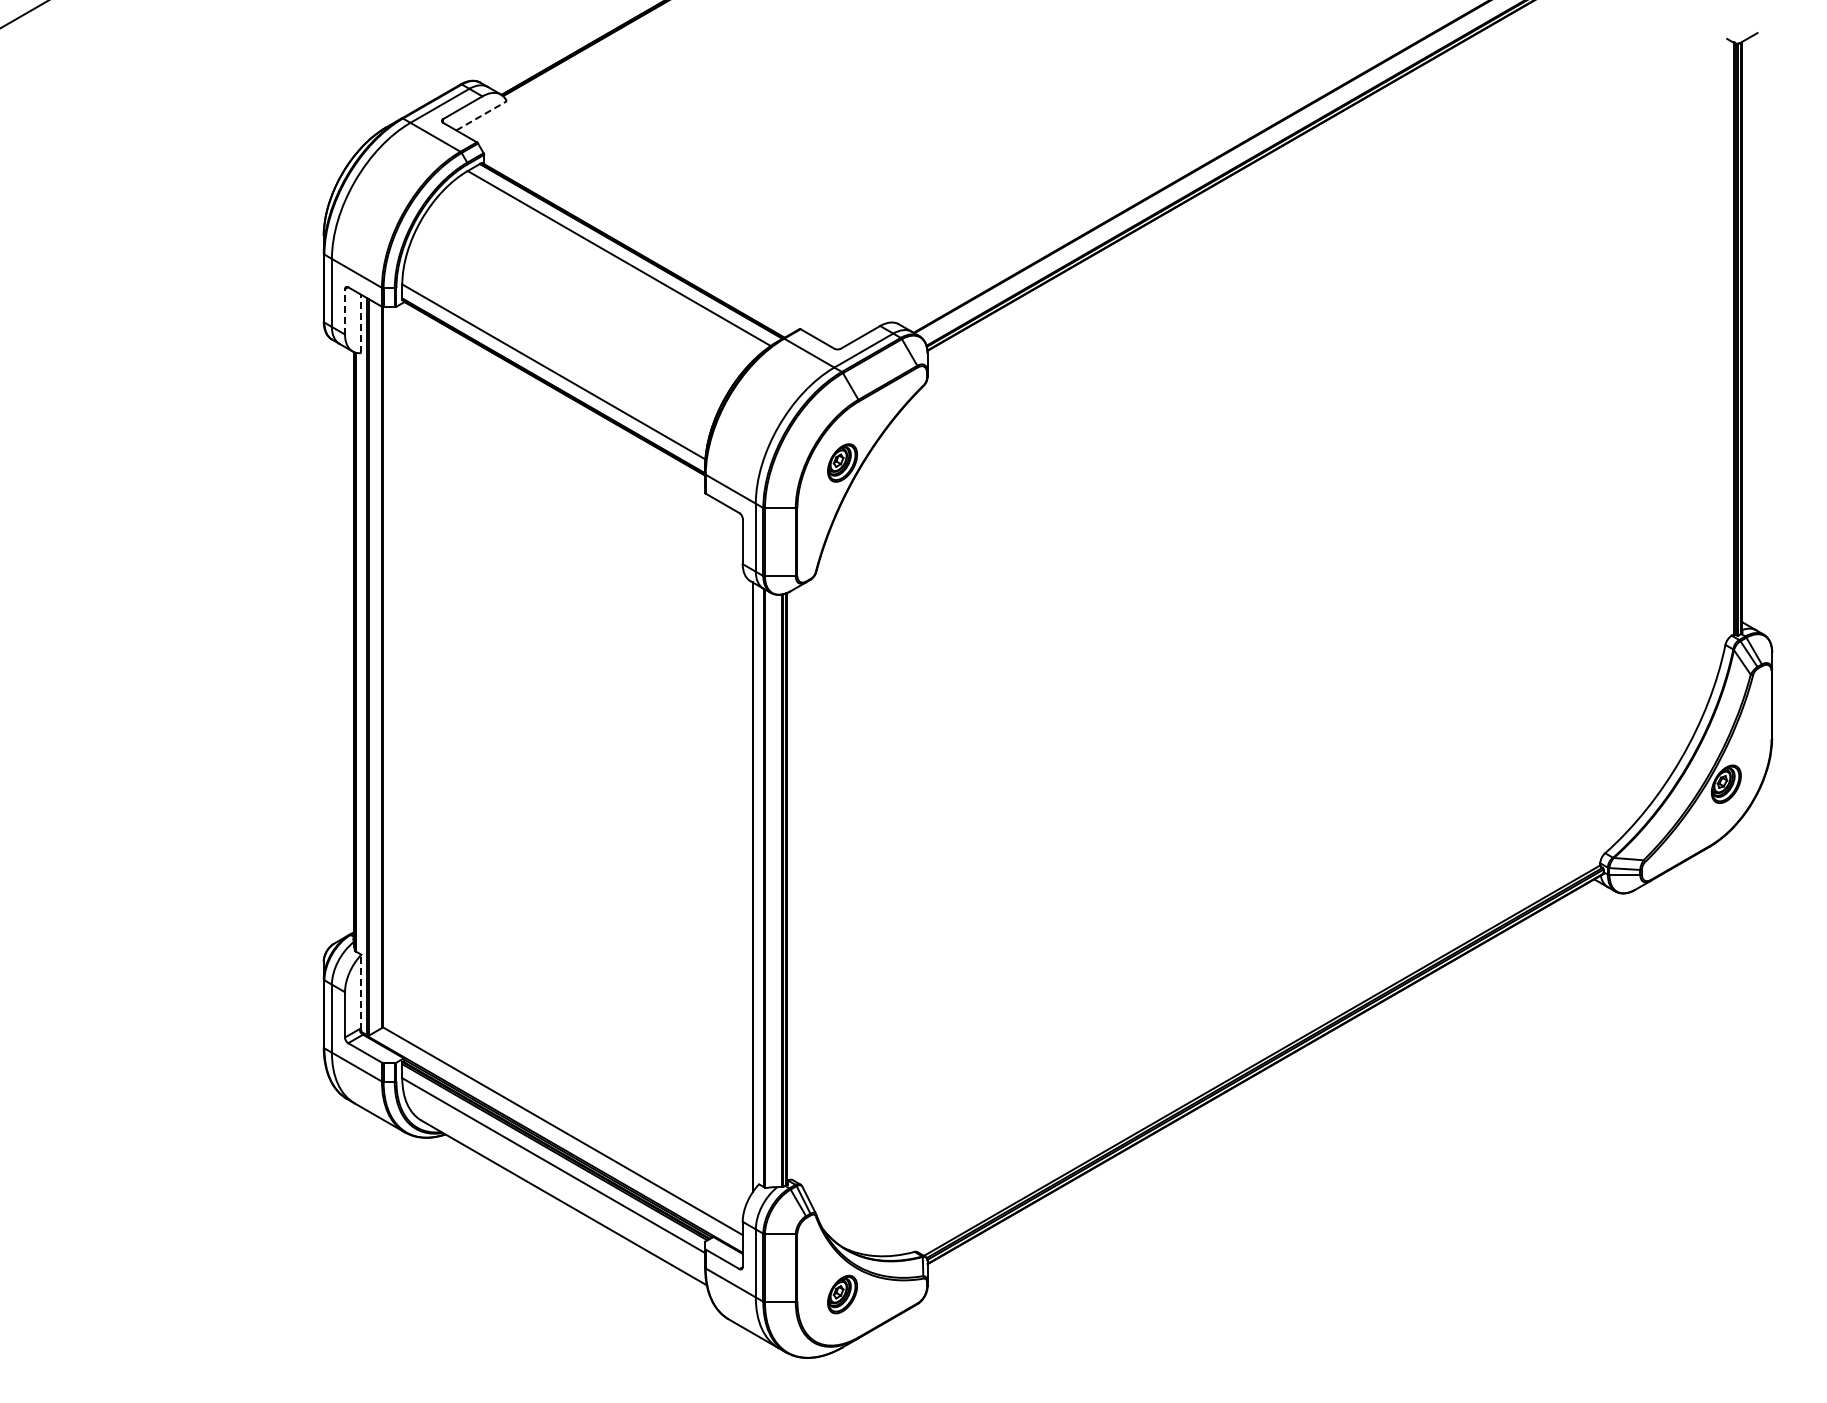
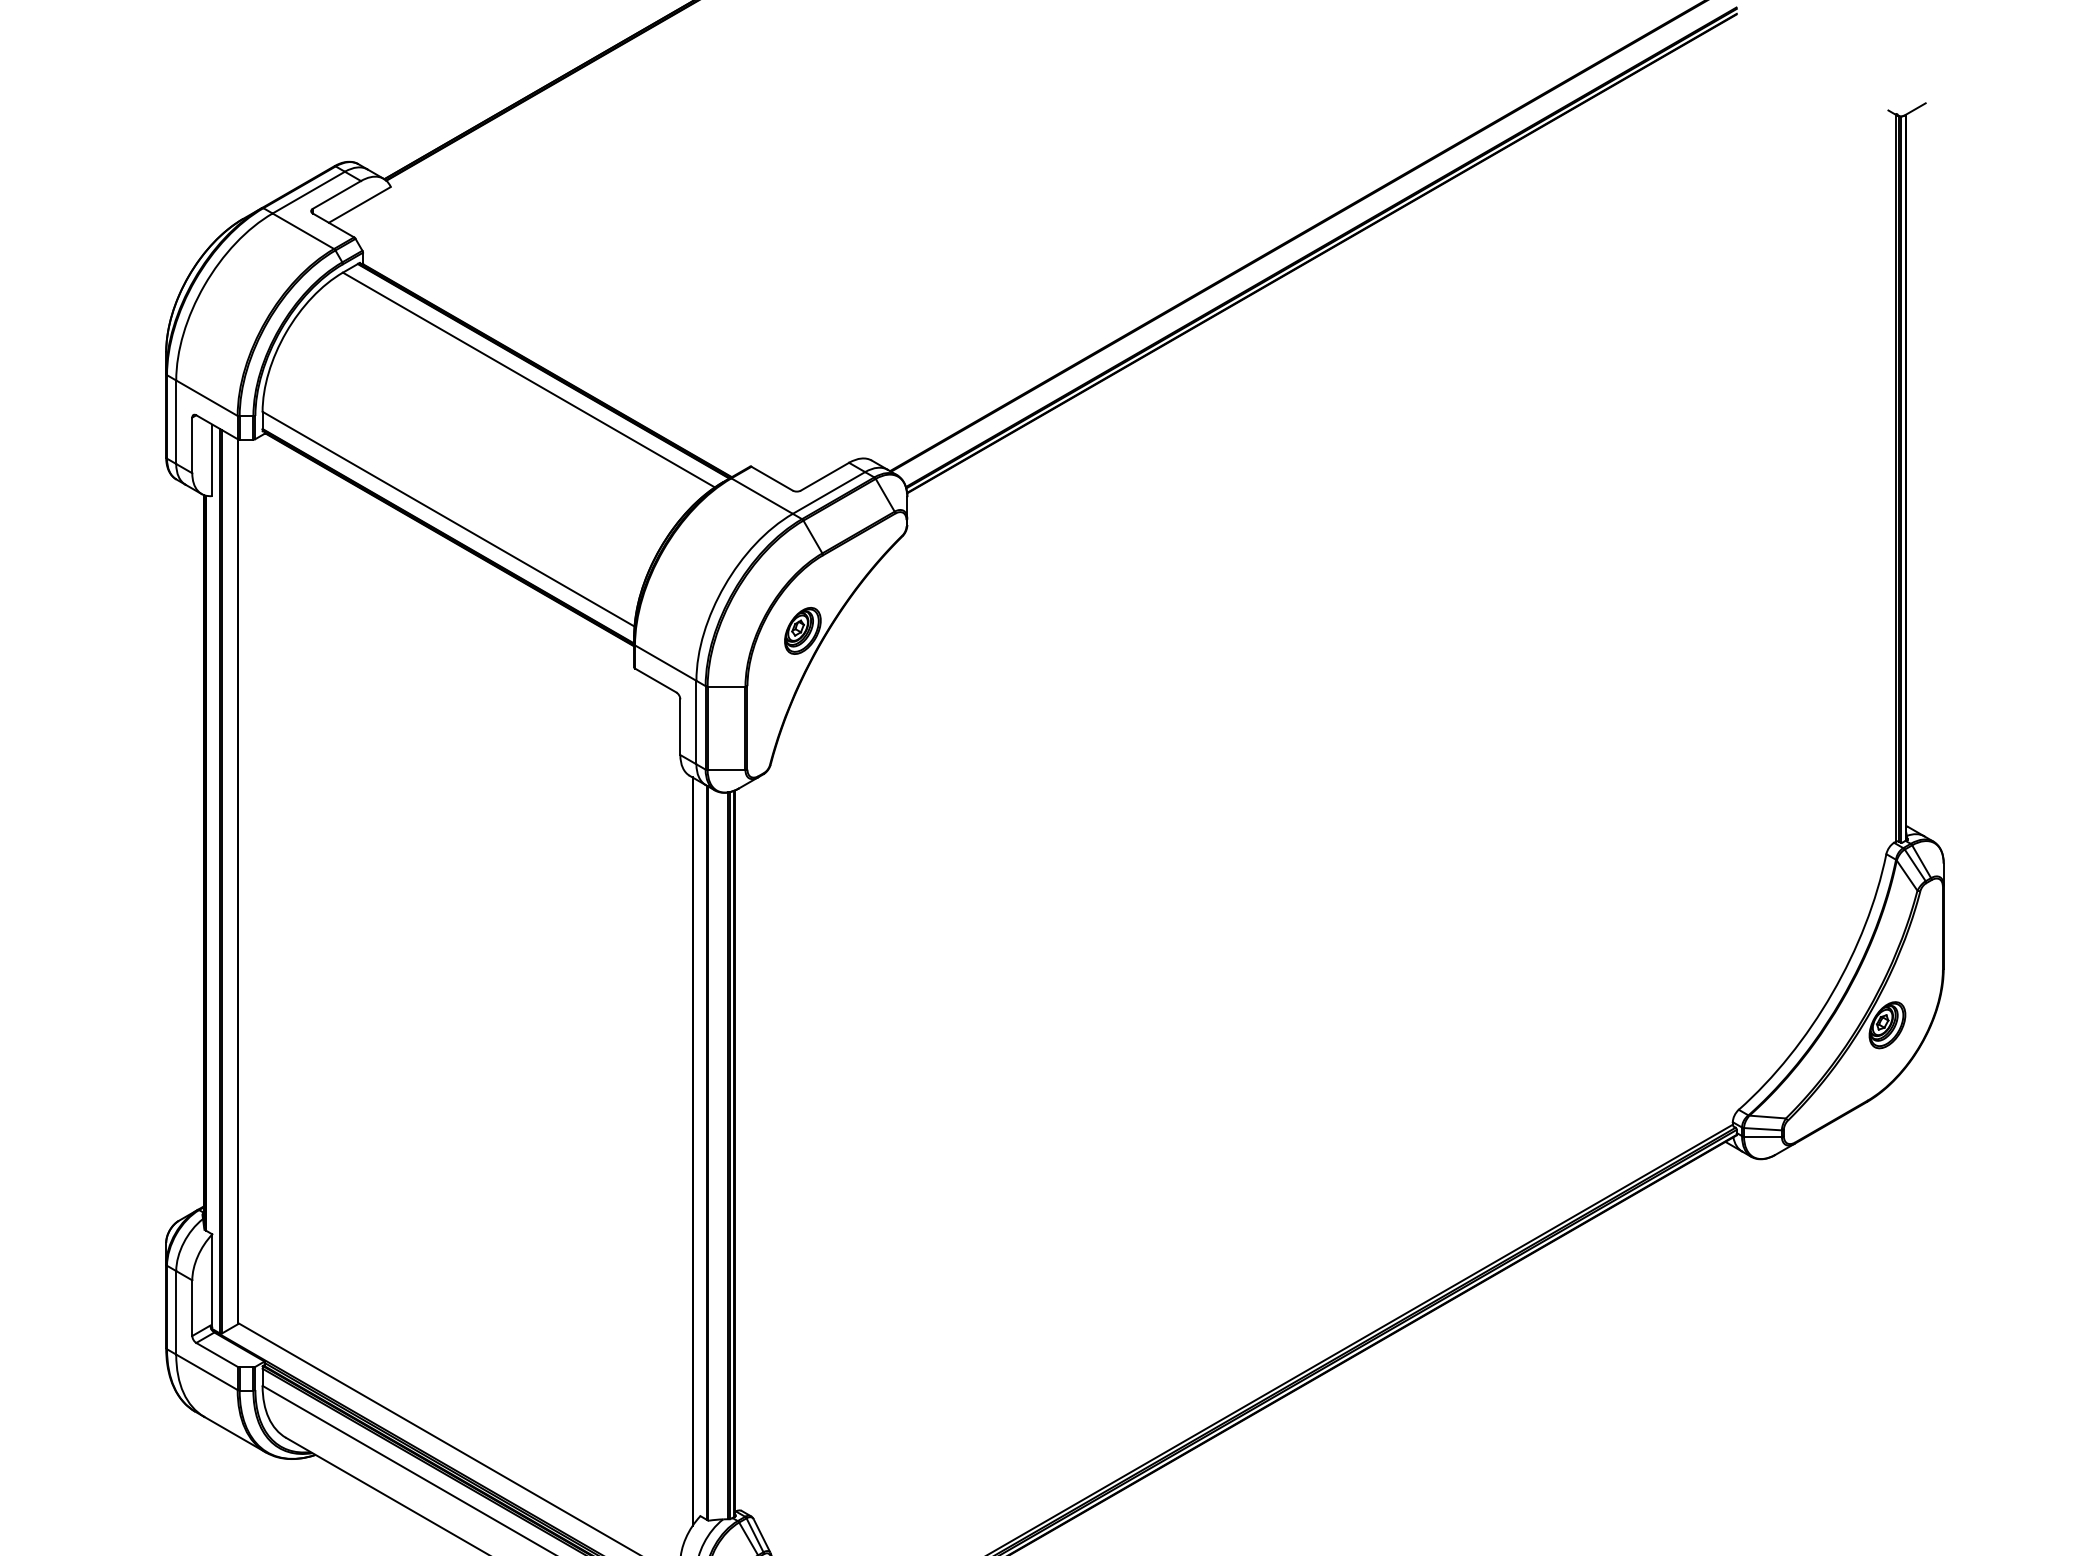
line: (481, 115) -> (359, 204), dashed -> solid
line: (345, 311) -> (192, 444), dashed -> solid
line: (361, 323) -> (212, 459), dashed -> solid
line: (361, 992) -> (212, 1280), dashed -> solid

